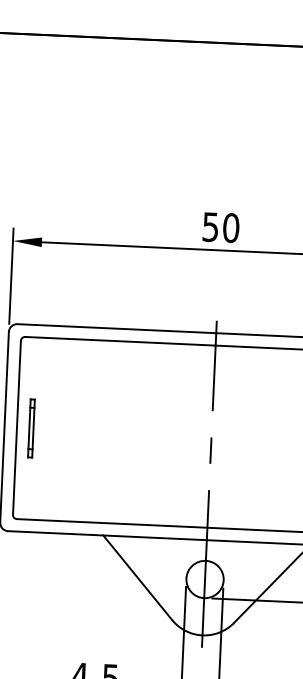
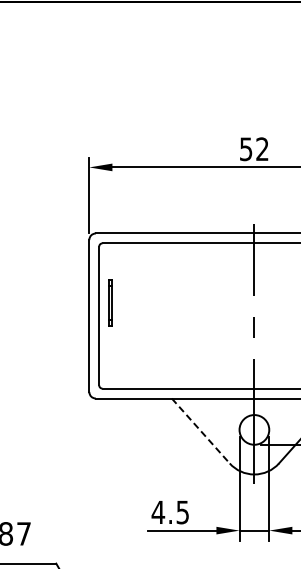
text: (231, 228) -> (262, 149), 50 -> 52
line: (29, 427) -> (109, 302), moved
line: (138, 578) -> (201, 431), solid -> dashed

